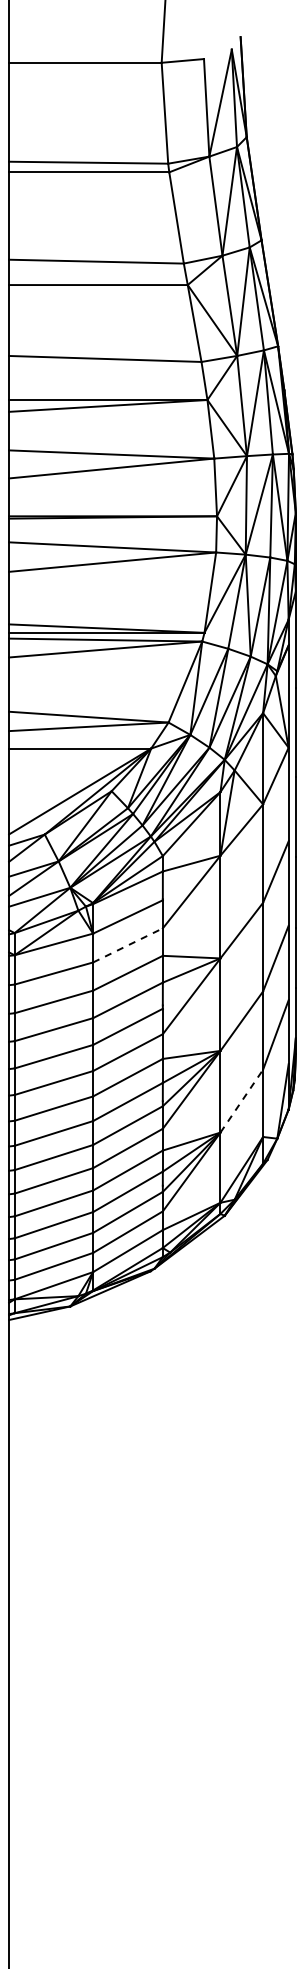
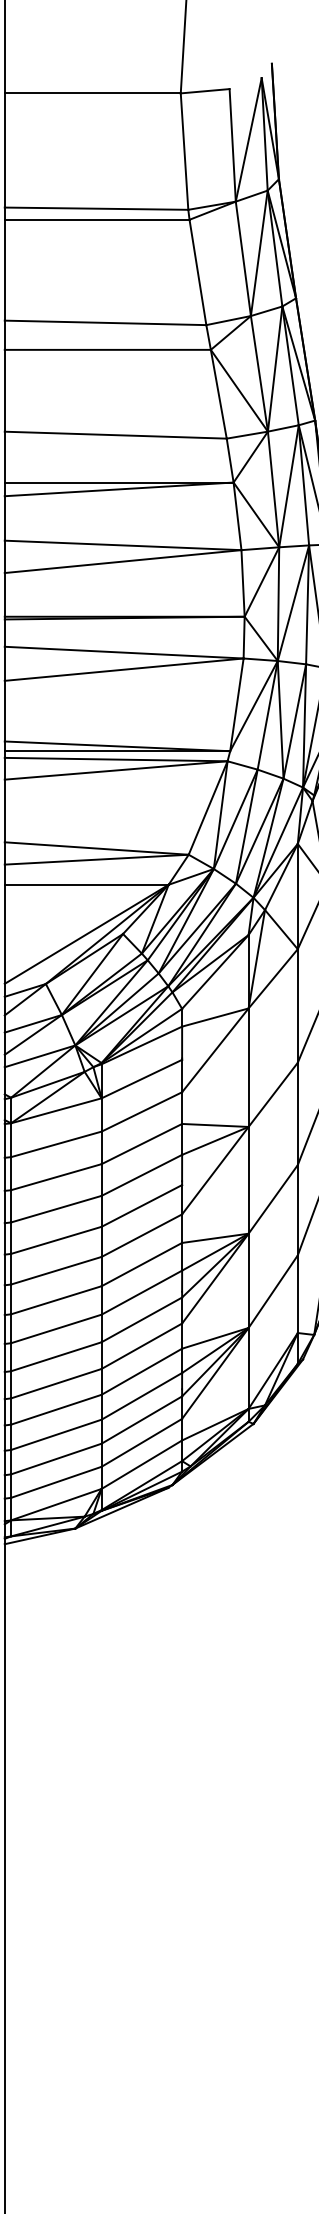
line: (127, 945) -> (141, 1112), dashed -> solid
line: (241, 1101) -> (272, 1292), dashed -> solid

